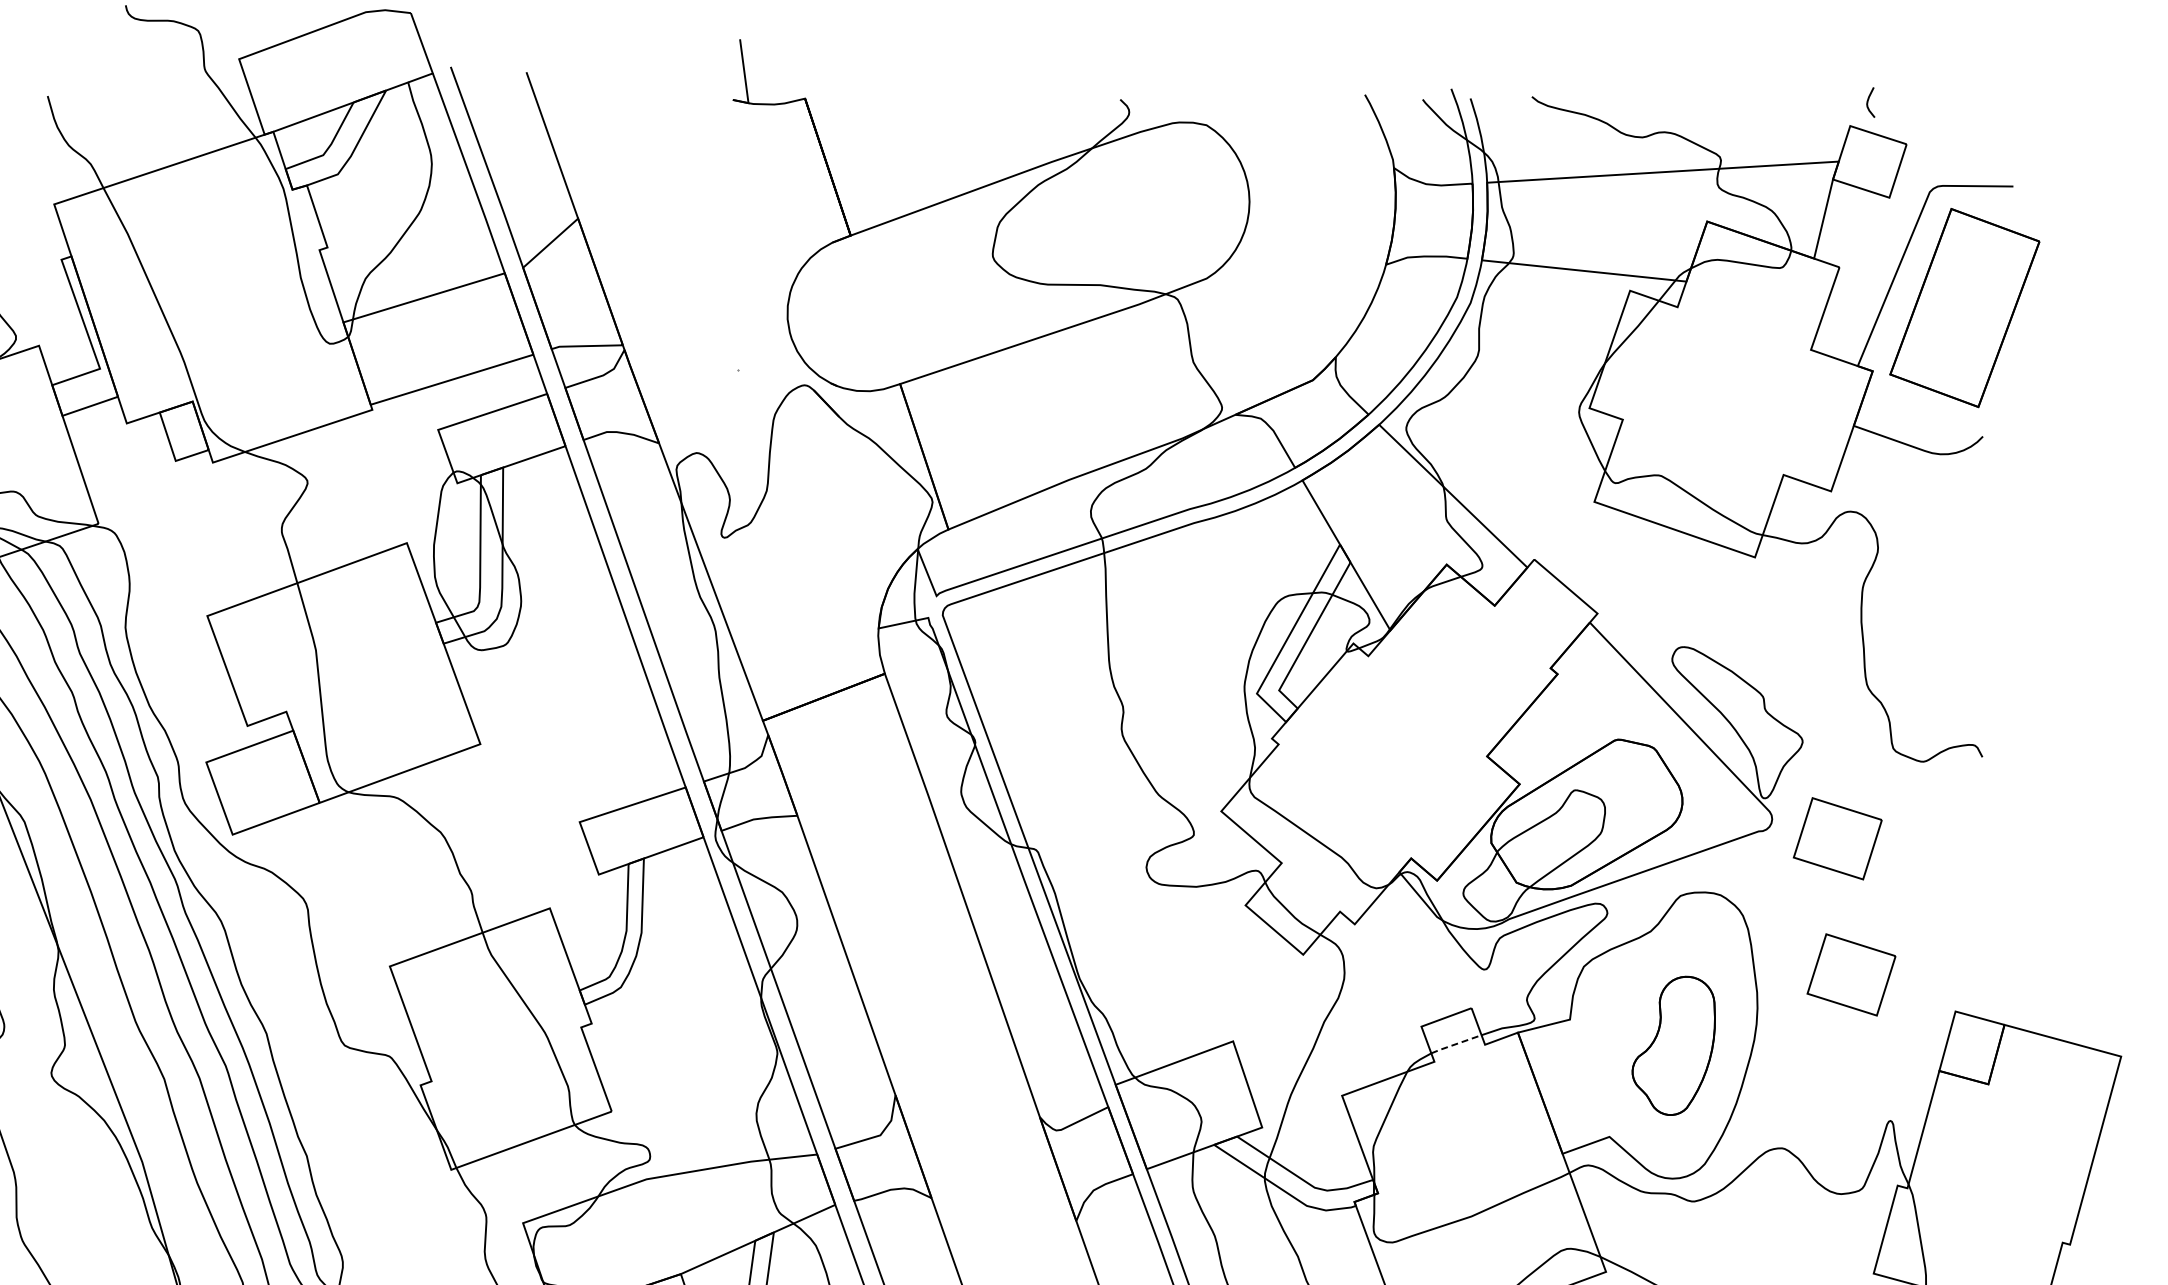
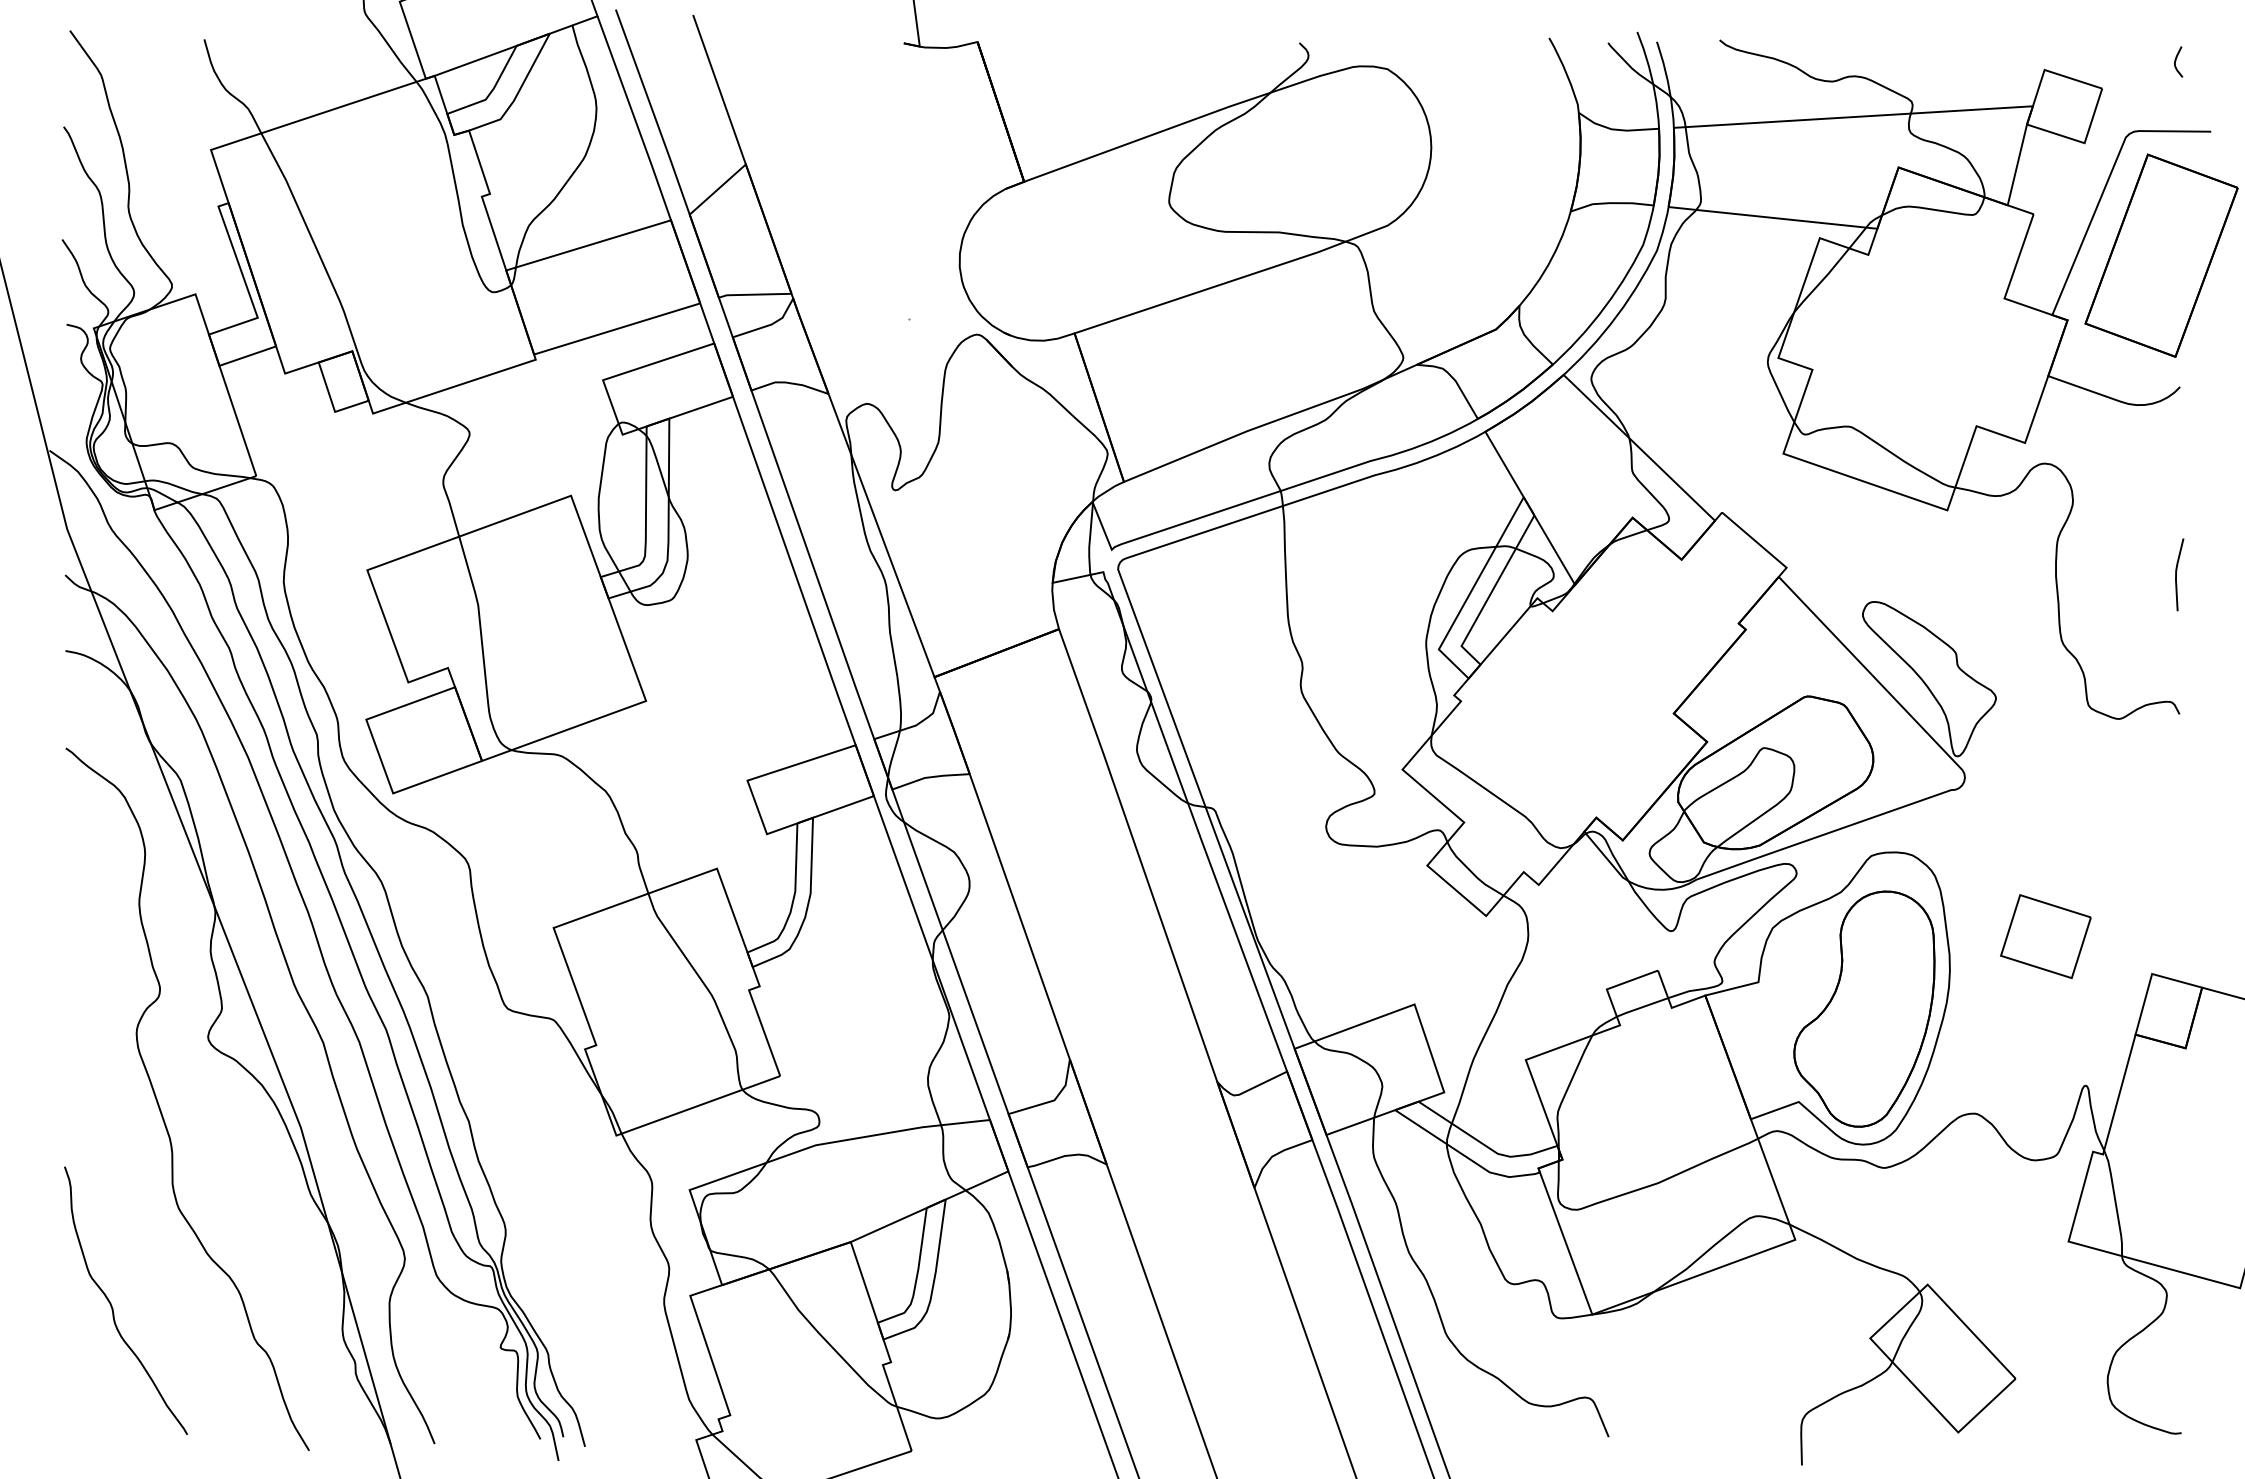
curve: (1868, 102) -> (2176, 61), moved
line: (1979, 620) -> (2176, 574), added
part: (1837, 838) -> (2031, 797), removed
line: (1456, 1044) -> (1642, 1007), dashed -> solid
part: (1673, 1045) -> (1864, 1008), size x1.67

